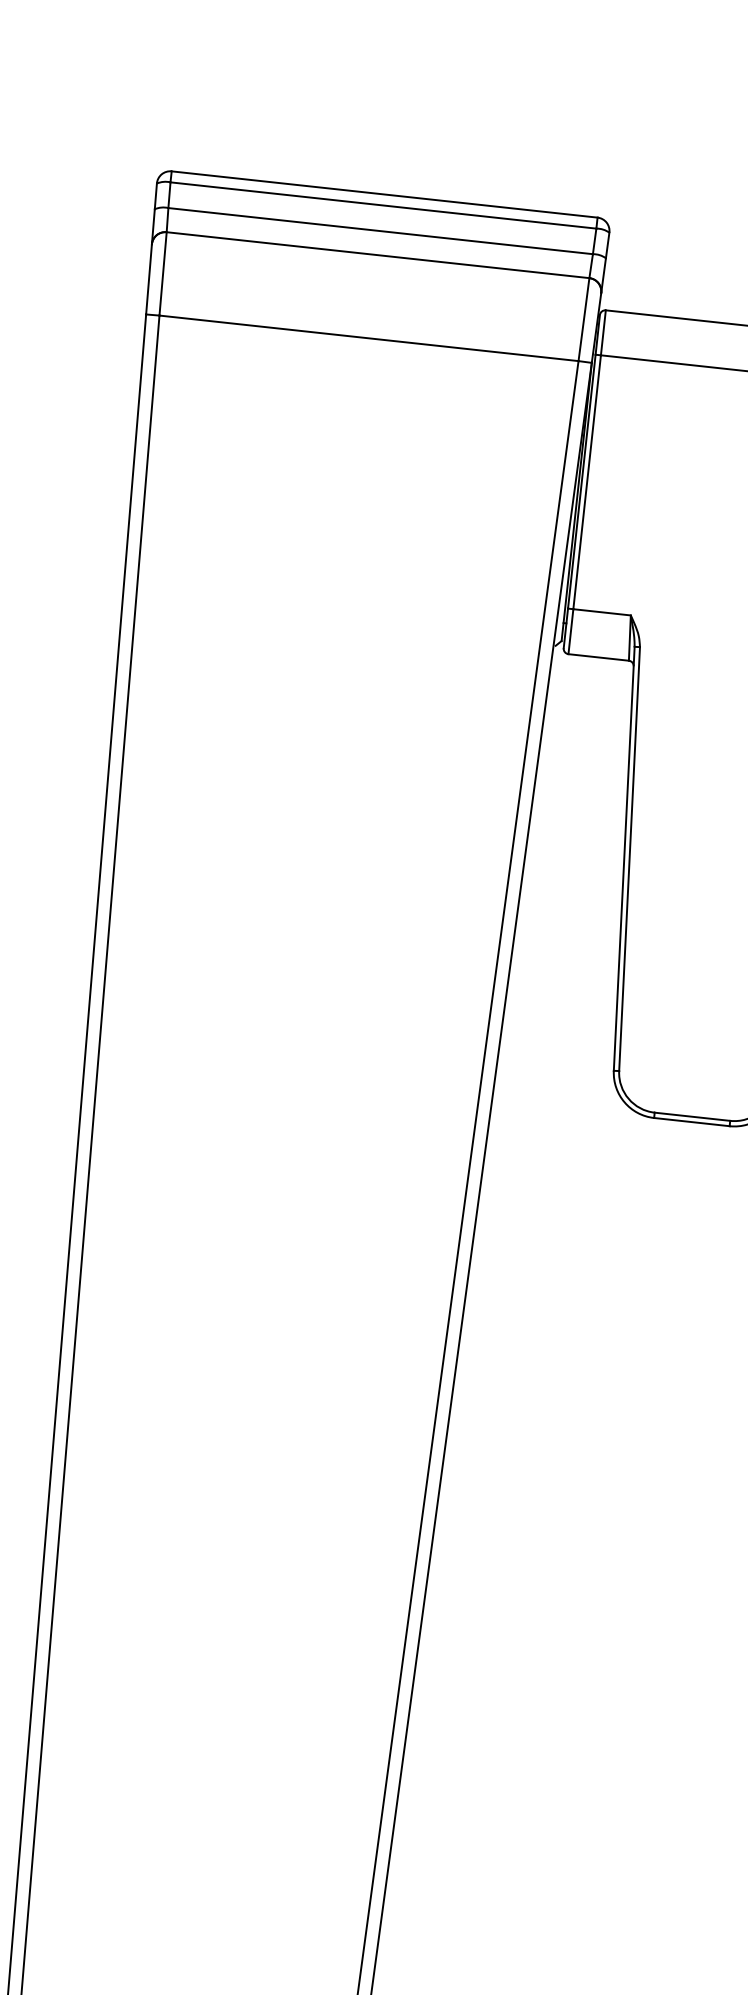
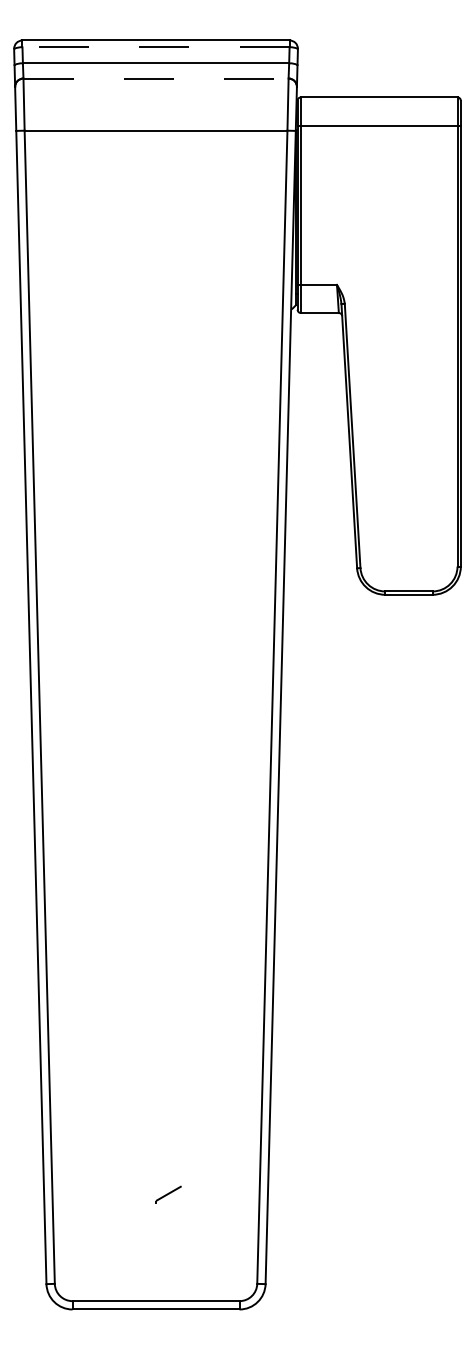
line: (384, 205) -> (156, 47), solid -> dashed
line: (378, 255) -> (156, 78), solid -> dashed

